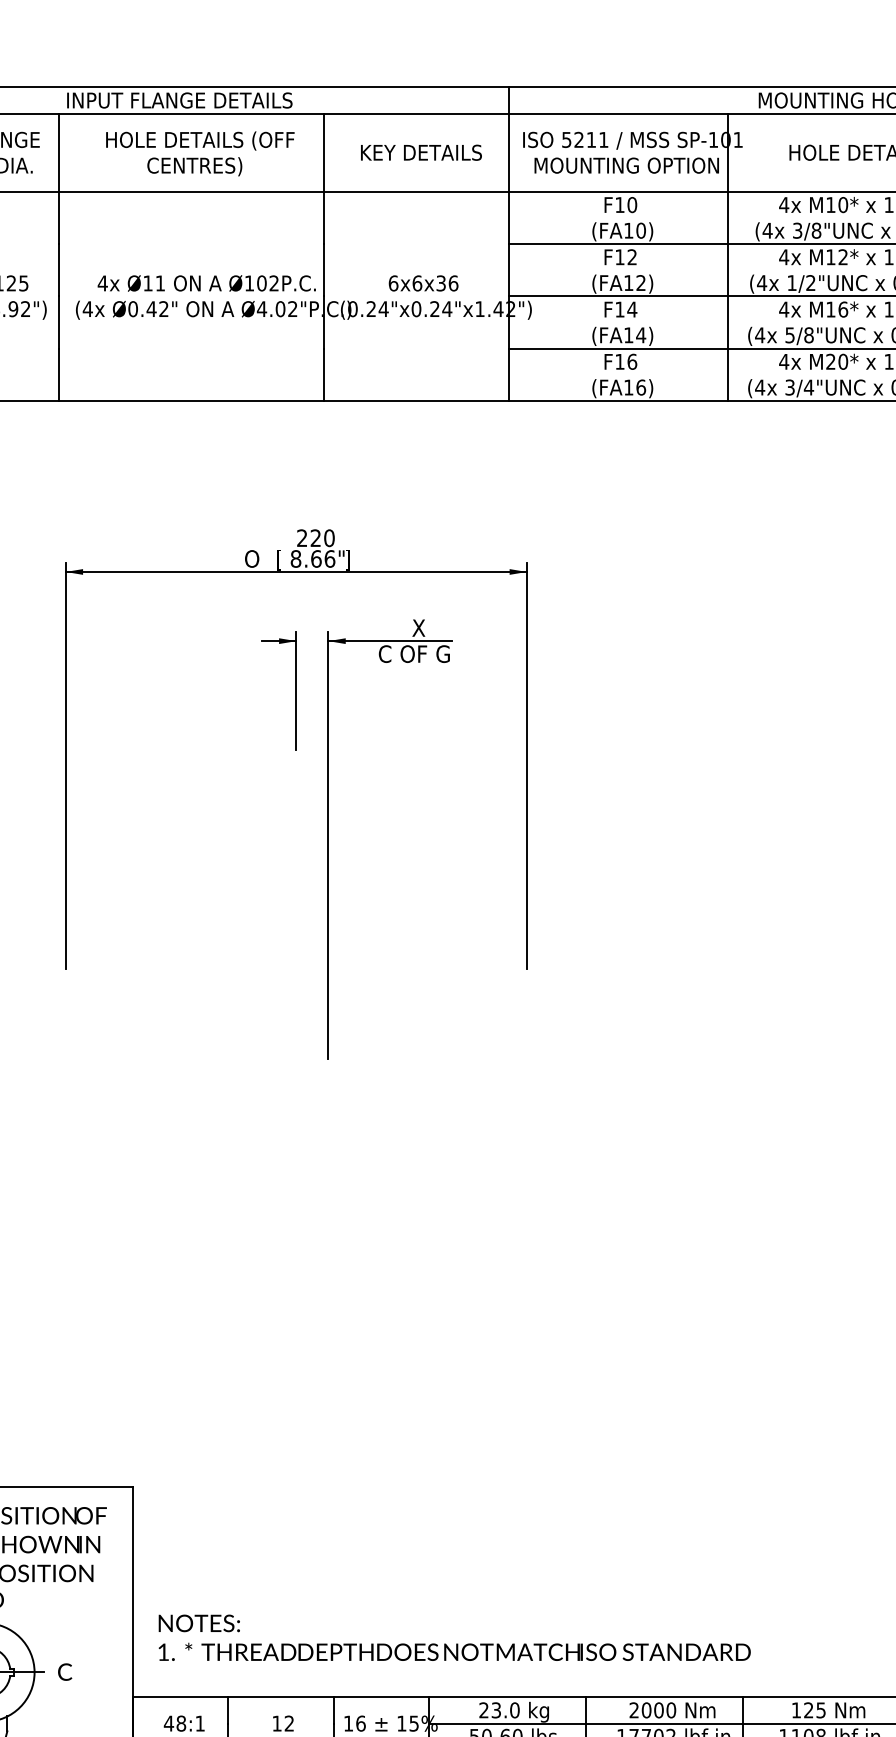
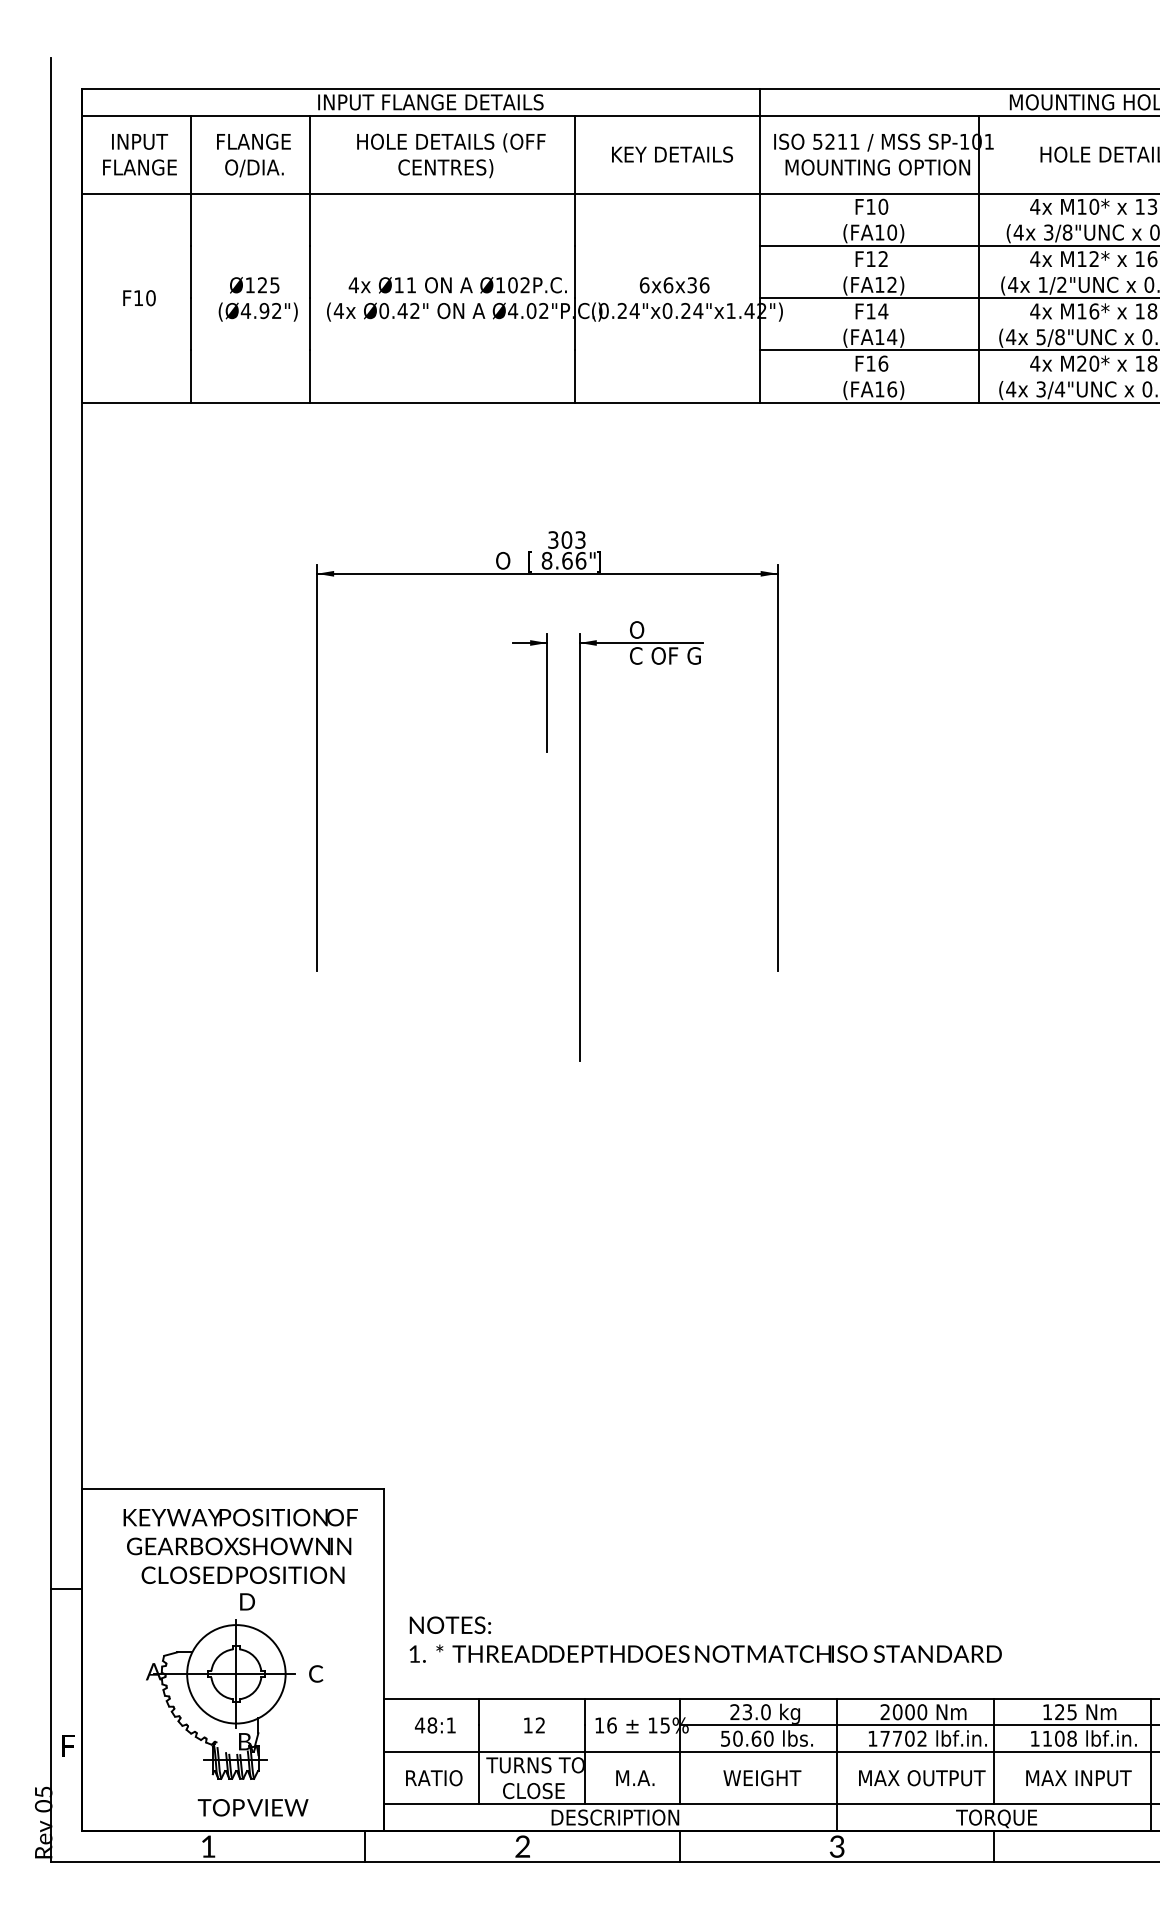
text: (315, 537) -> (566, 539), 220 -> 303
text: (402, 627) -> (653, 629), X -> O

